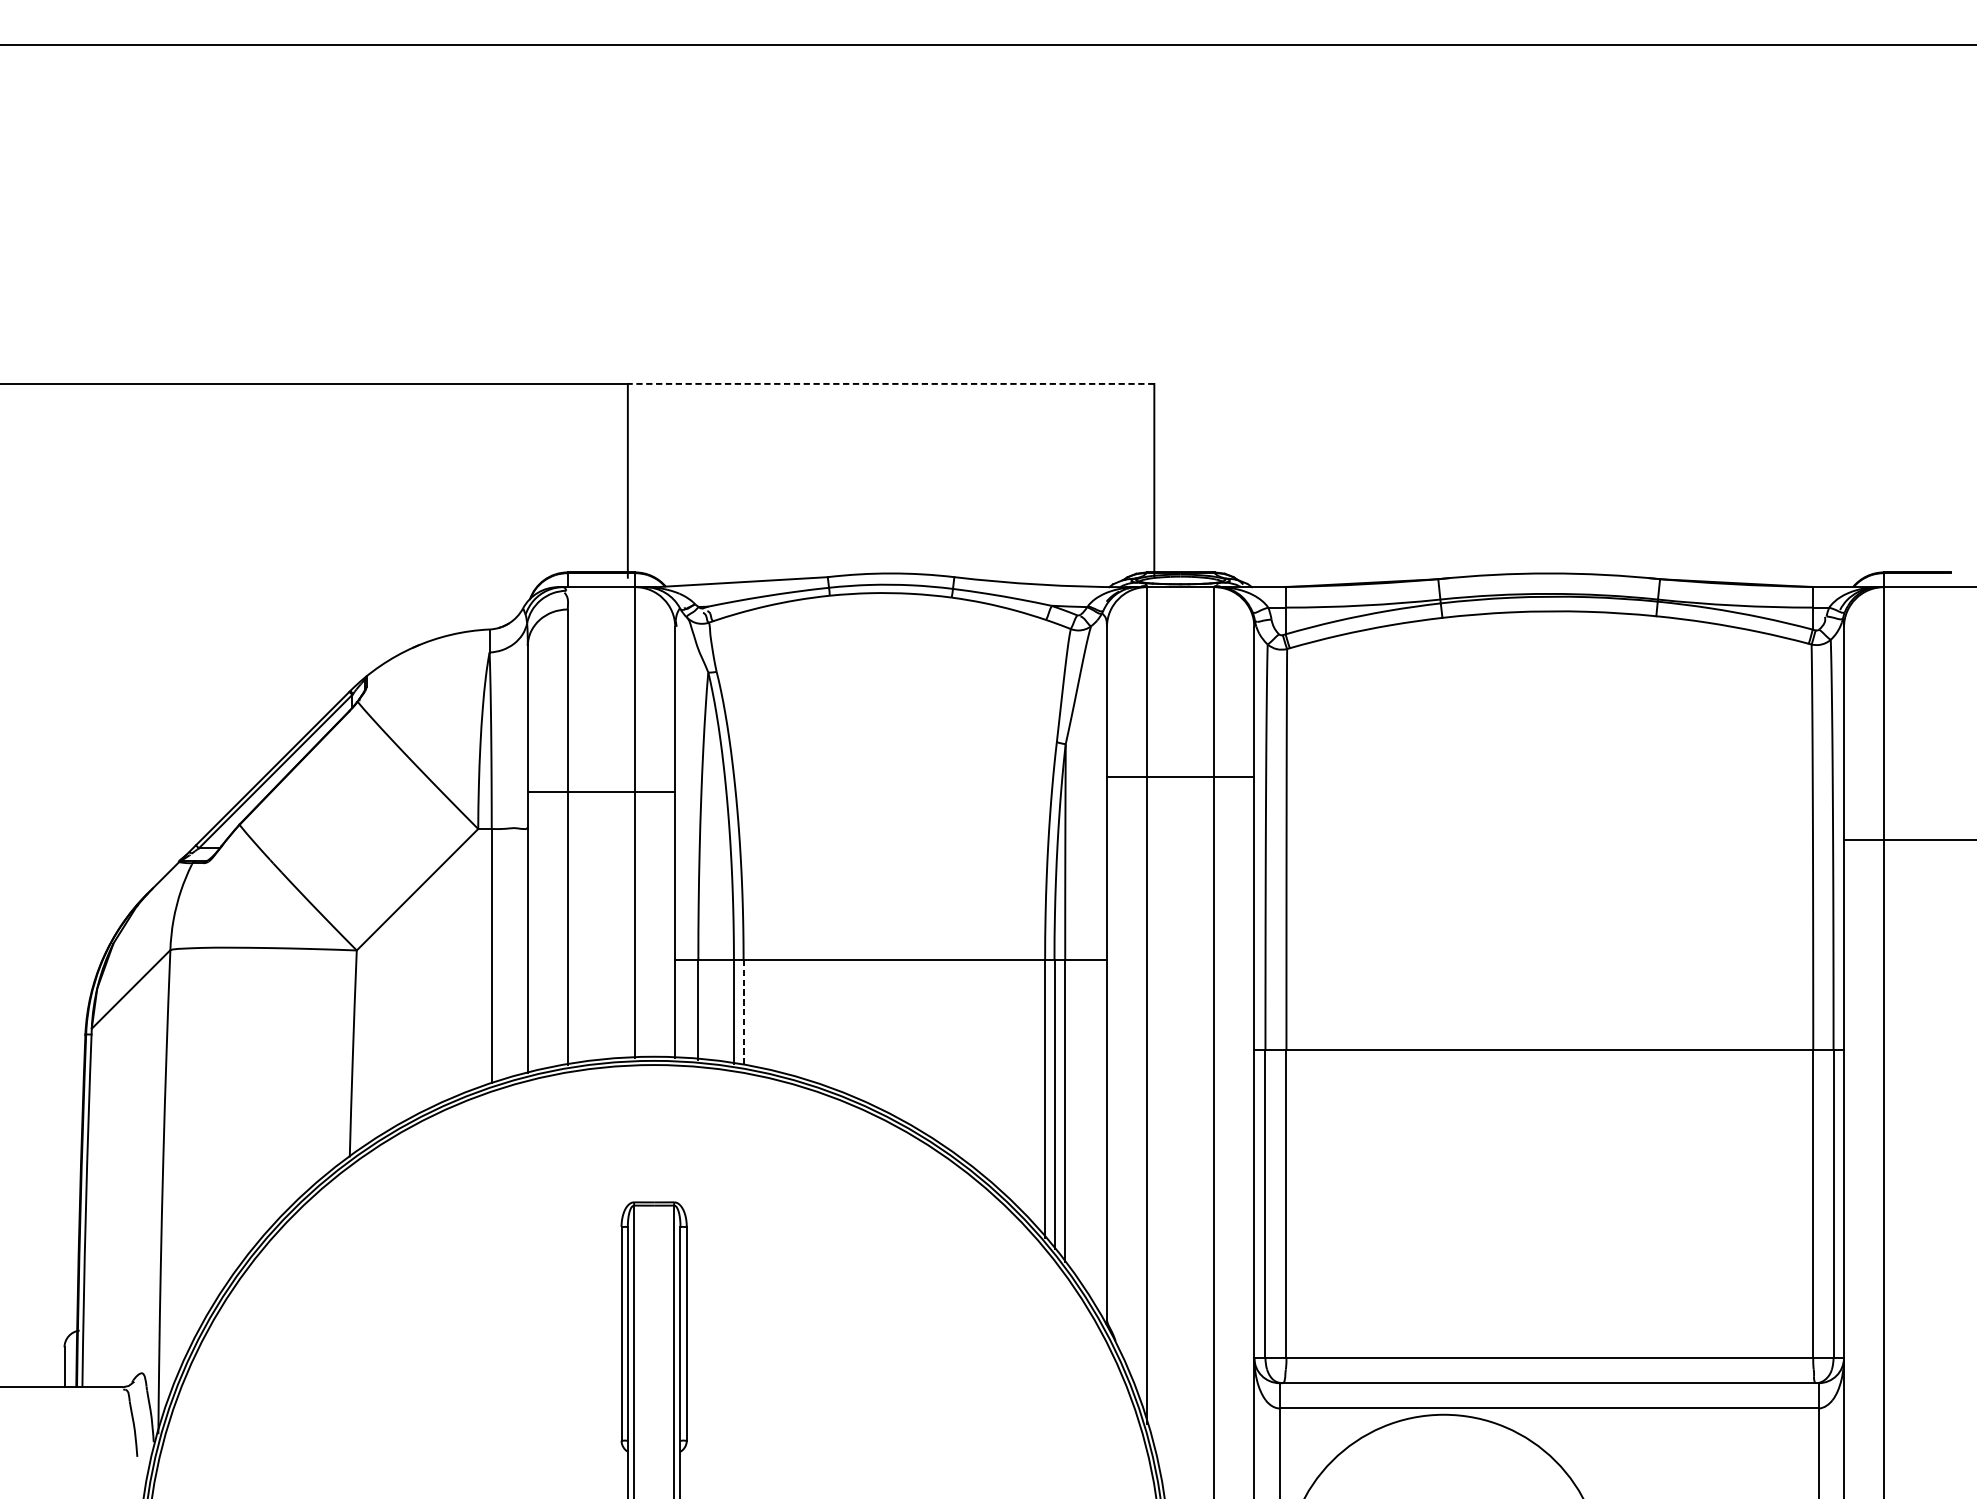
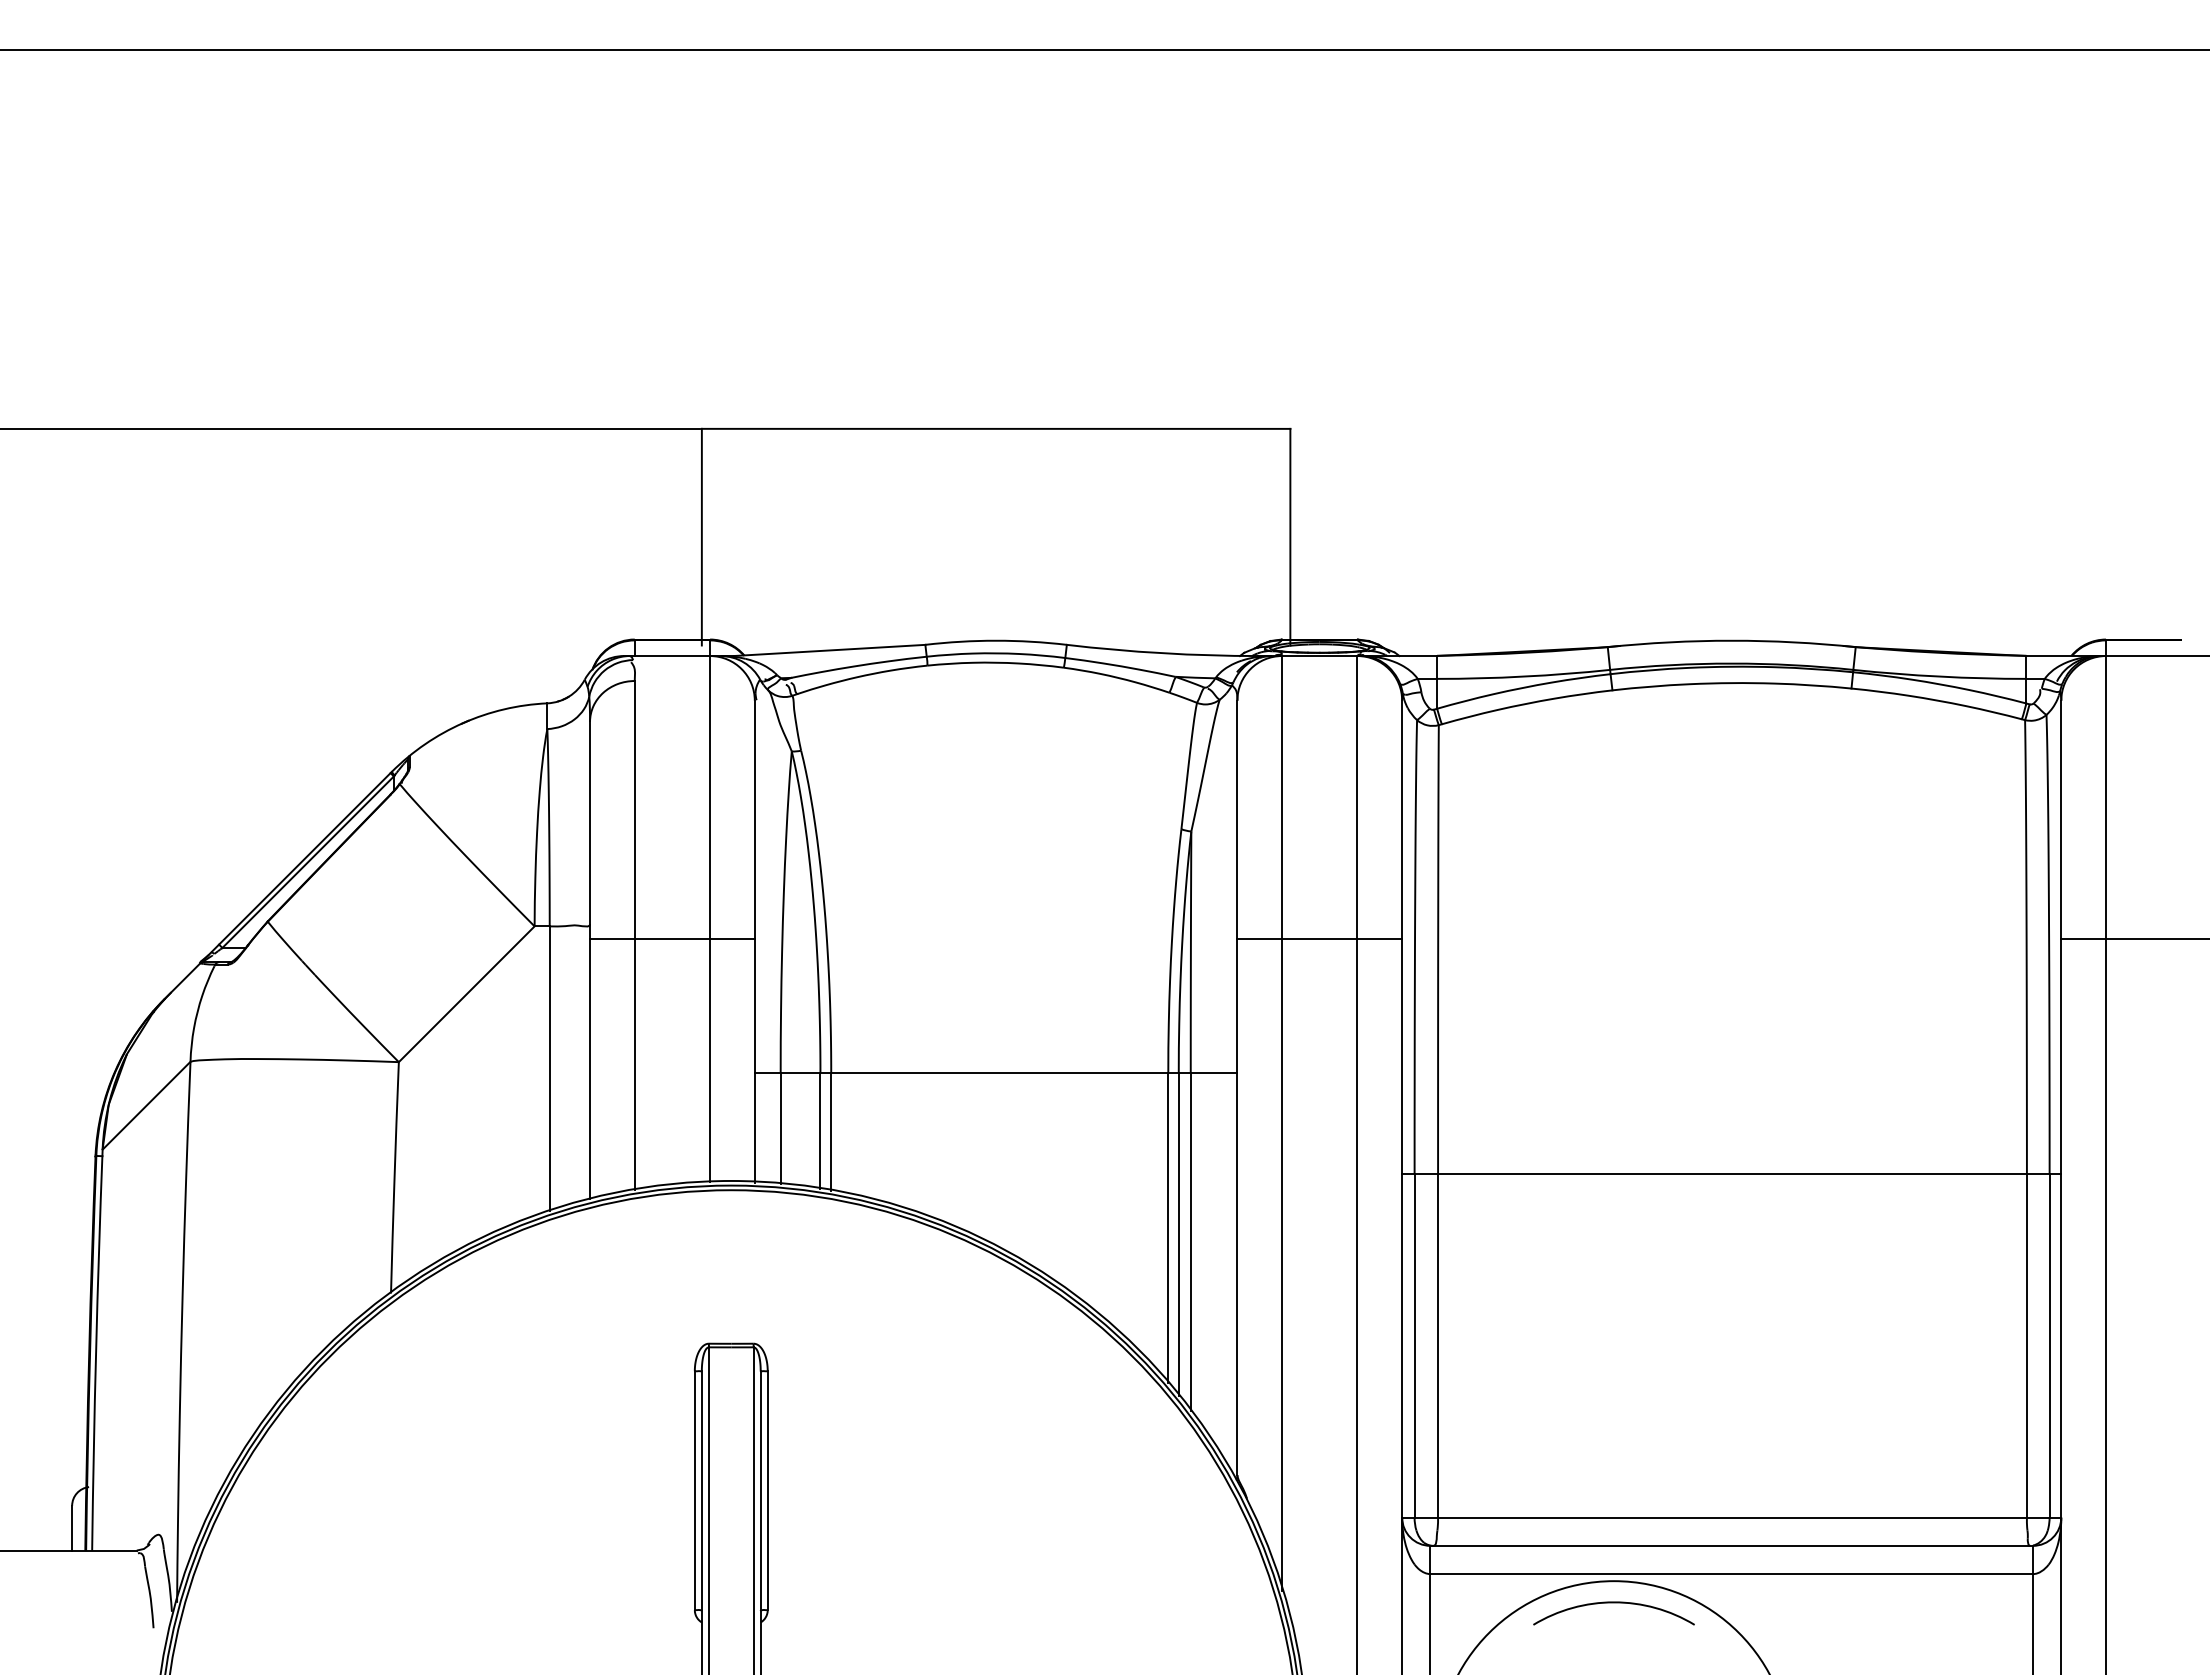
line: (890, 383) -> (995, 428), dashed -> solid
line: (1180, 777) -> (1319, 938), moved
line: (601, 792) -> (672, 938), moved
line: (743, 1013) -> (831, 1132), dashed -> solid
arc: (1443, 1434) -> (1613, 1603), added

